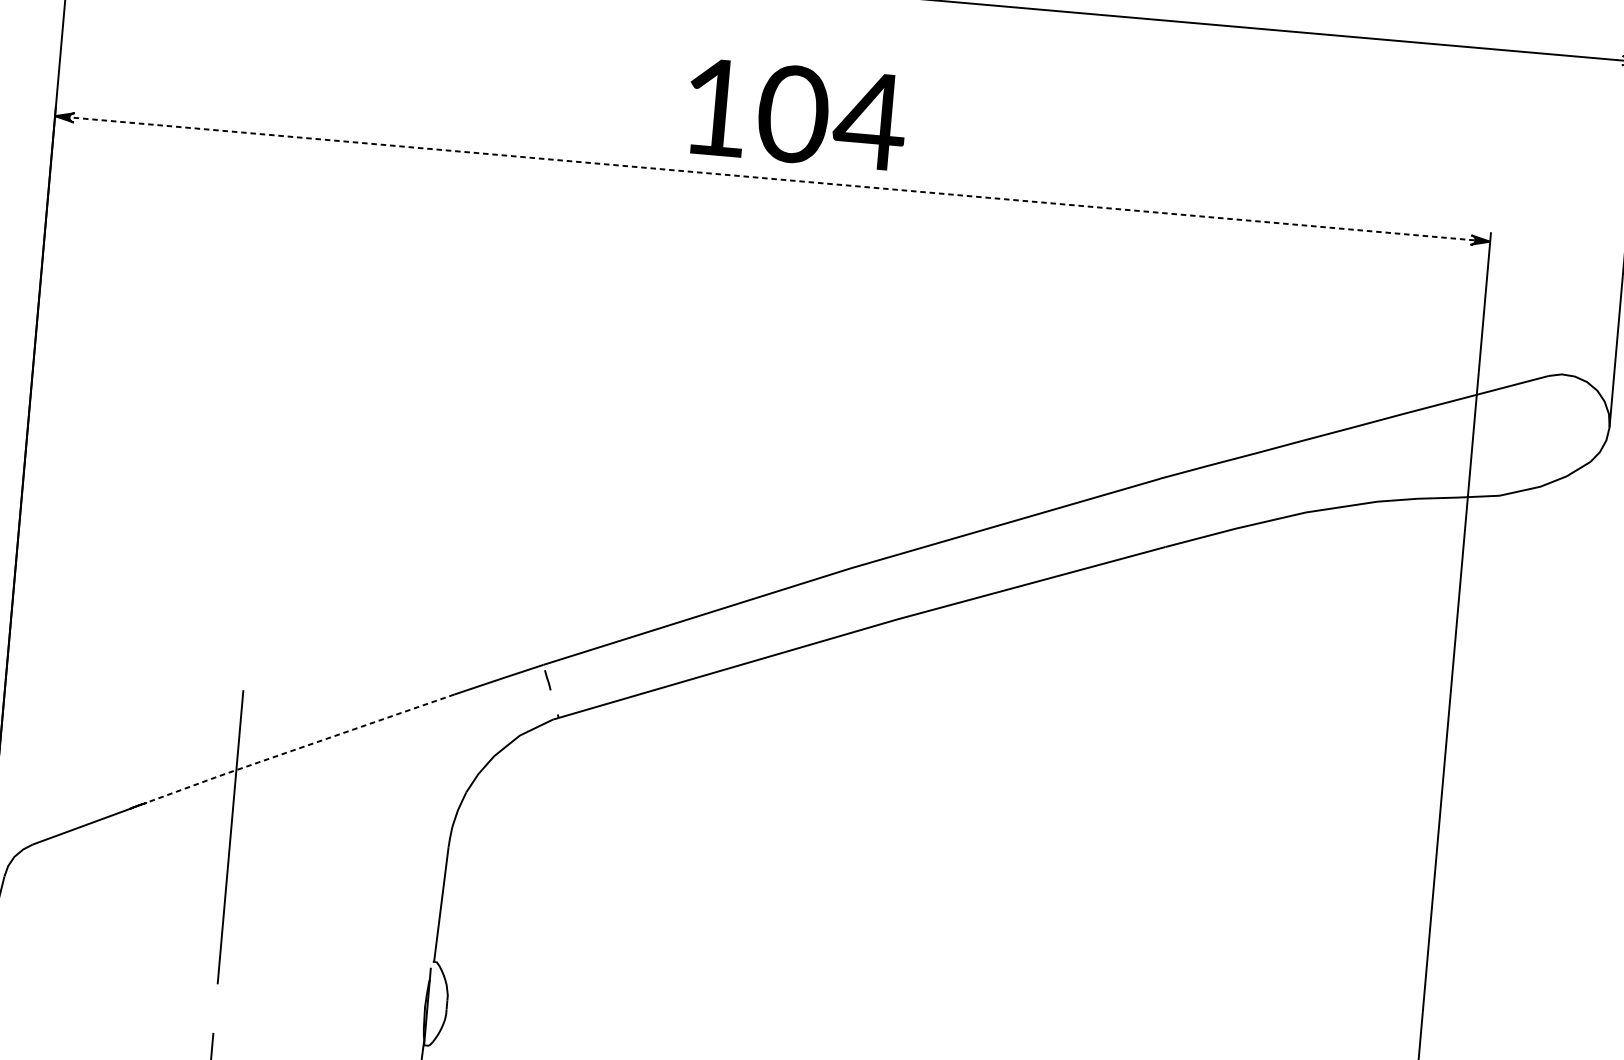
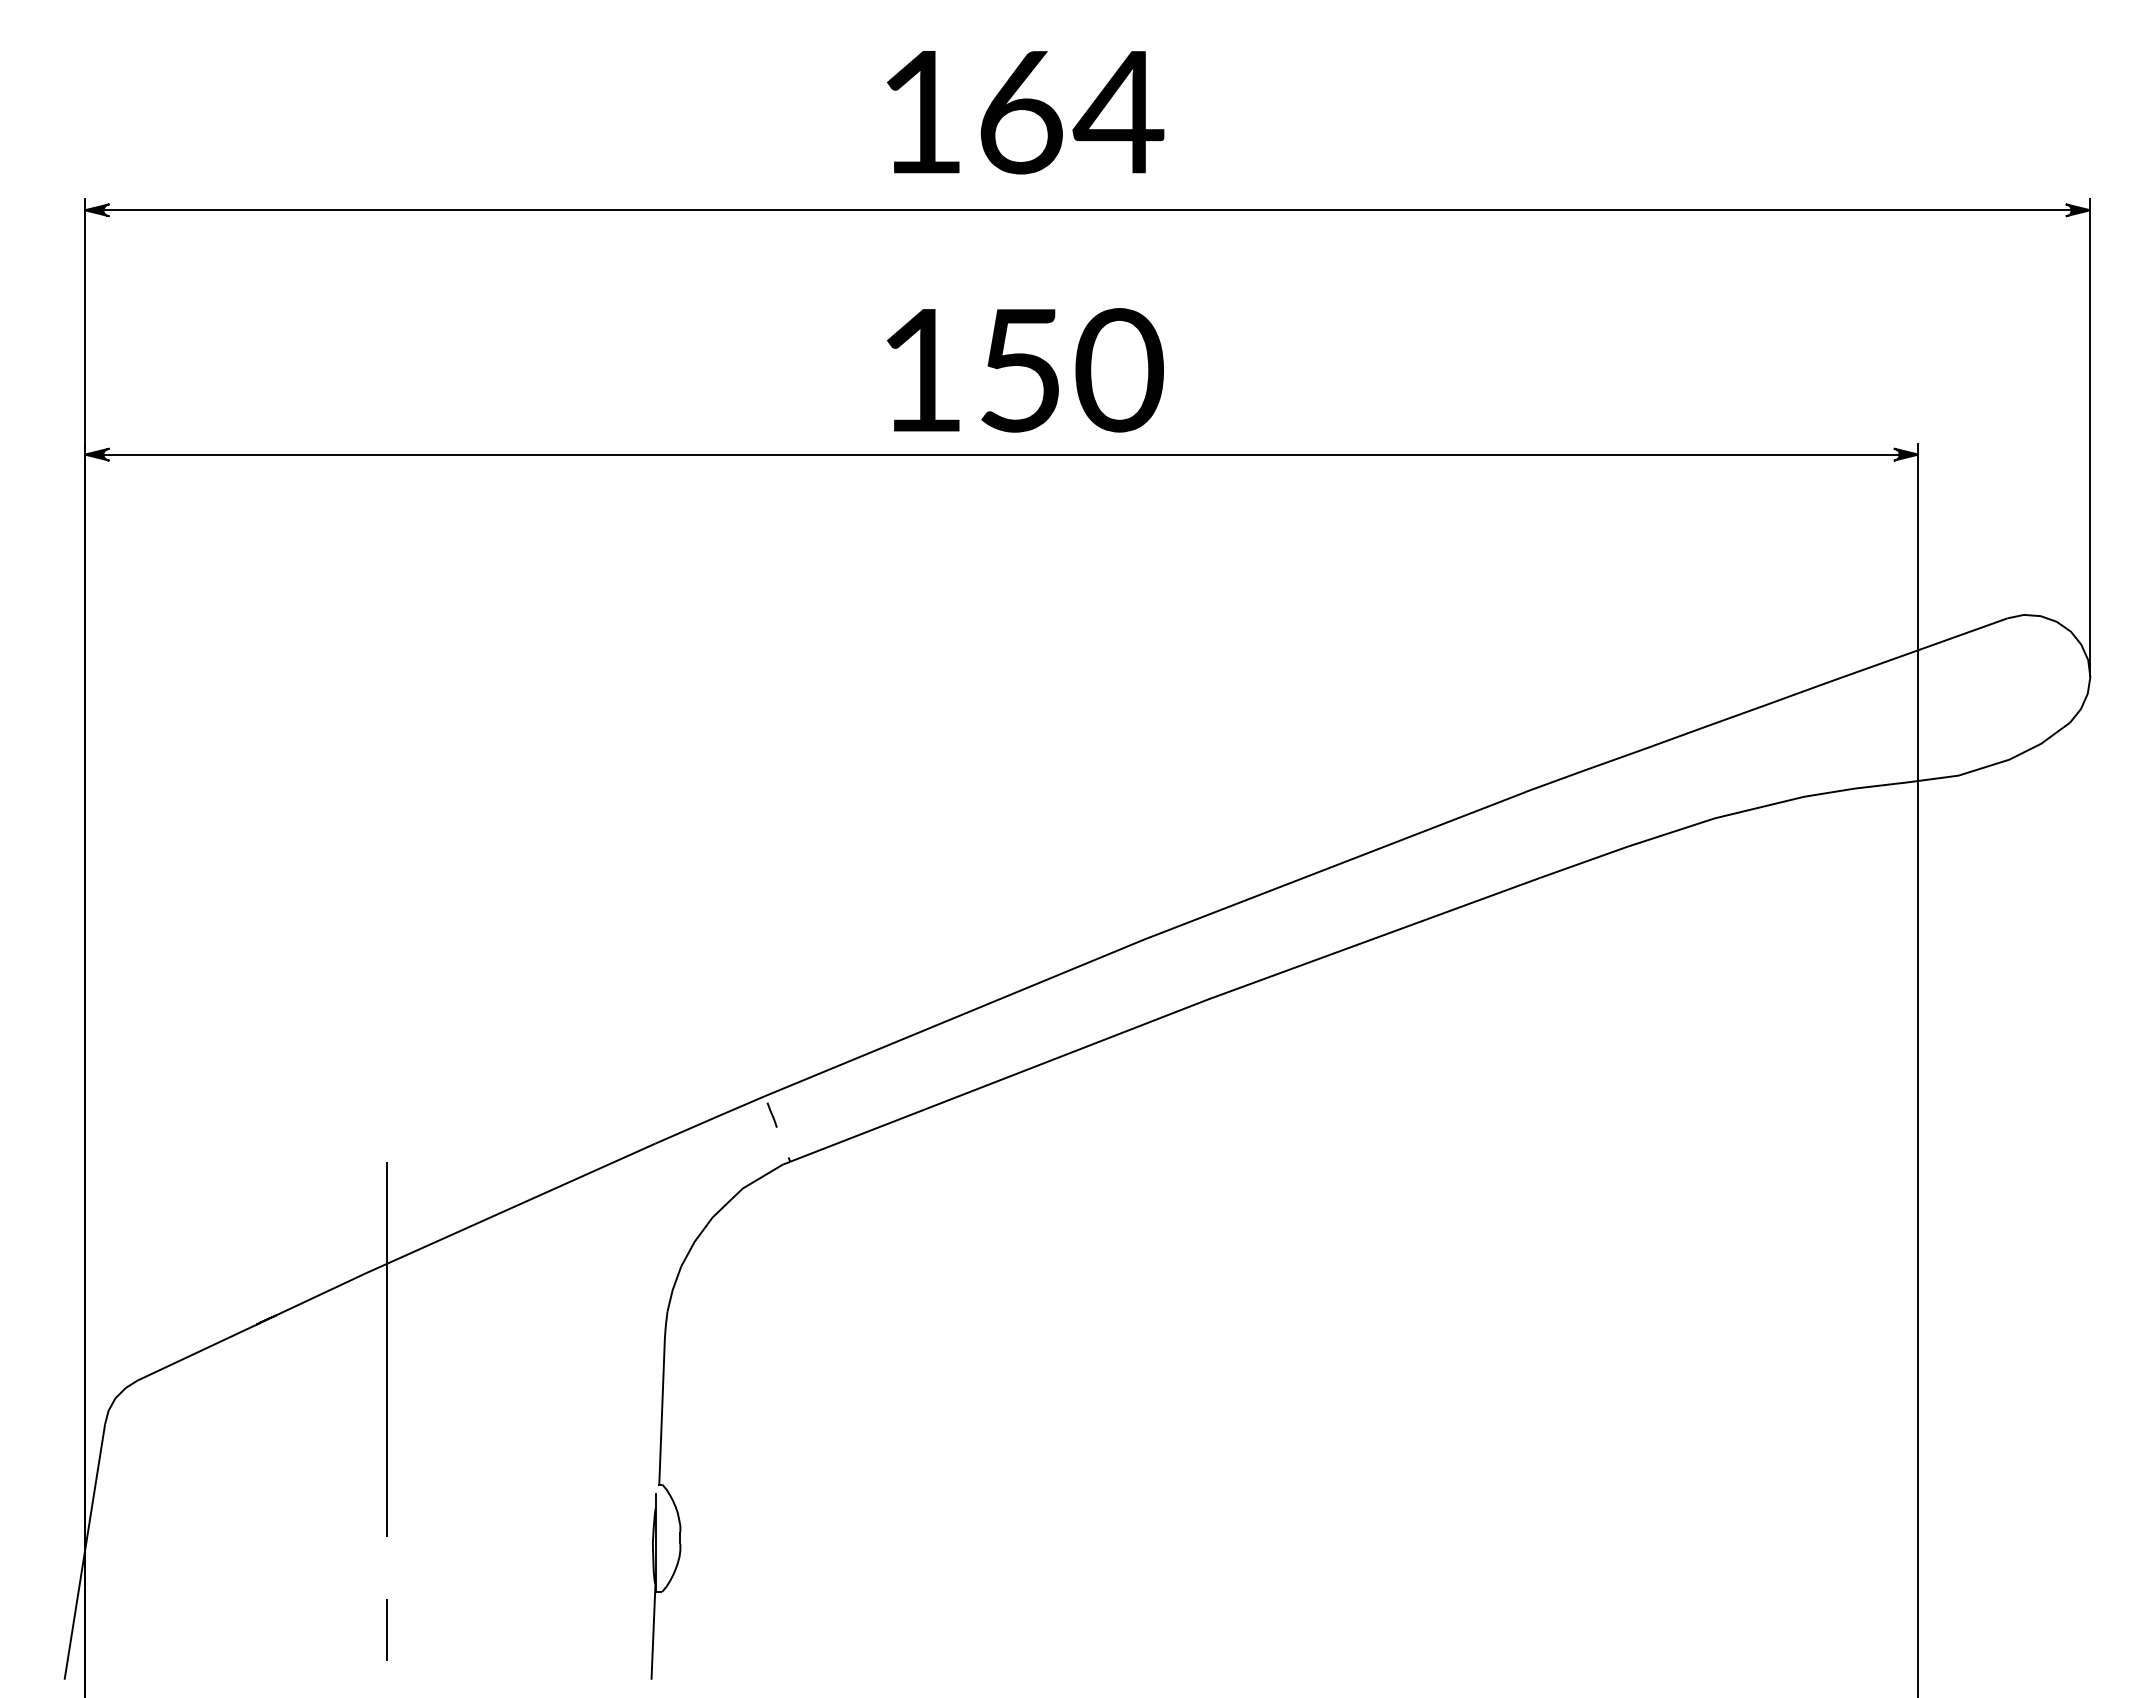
text: (832, 117) -> (1070, 370), 104 -> 150
line: (772, 178) -> (1001, 454), dashed -> solid
line: (299, 747) -> (465, 1228), dashed -> solid

